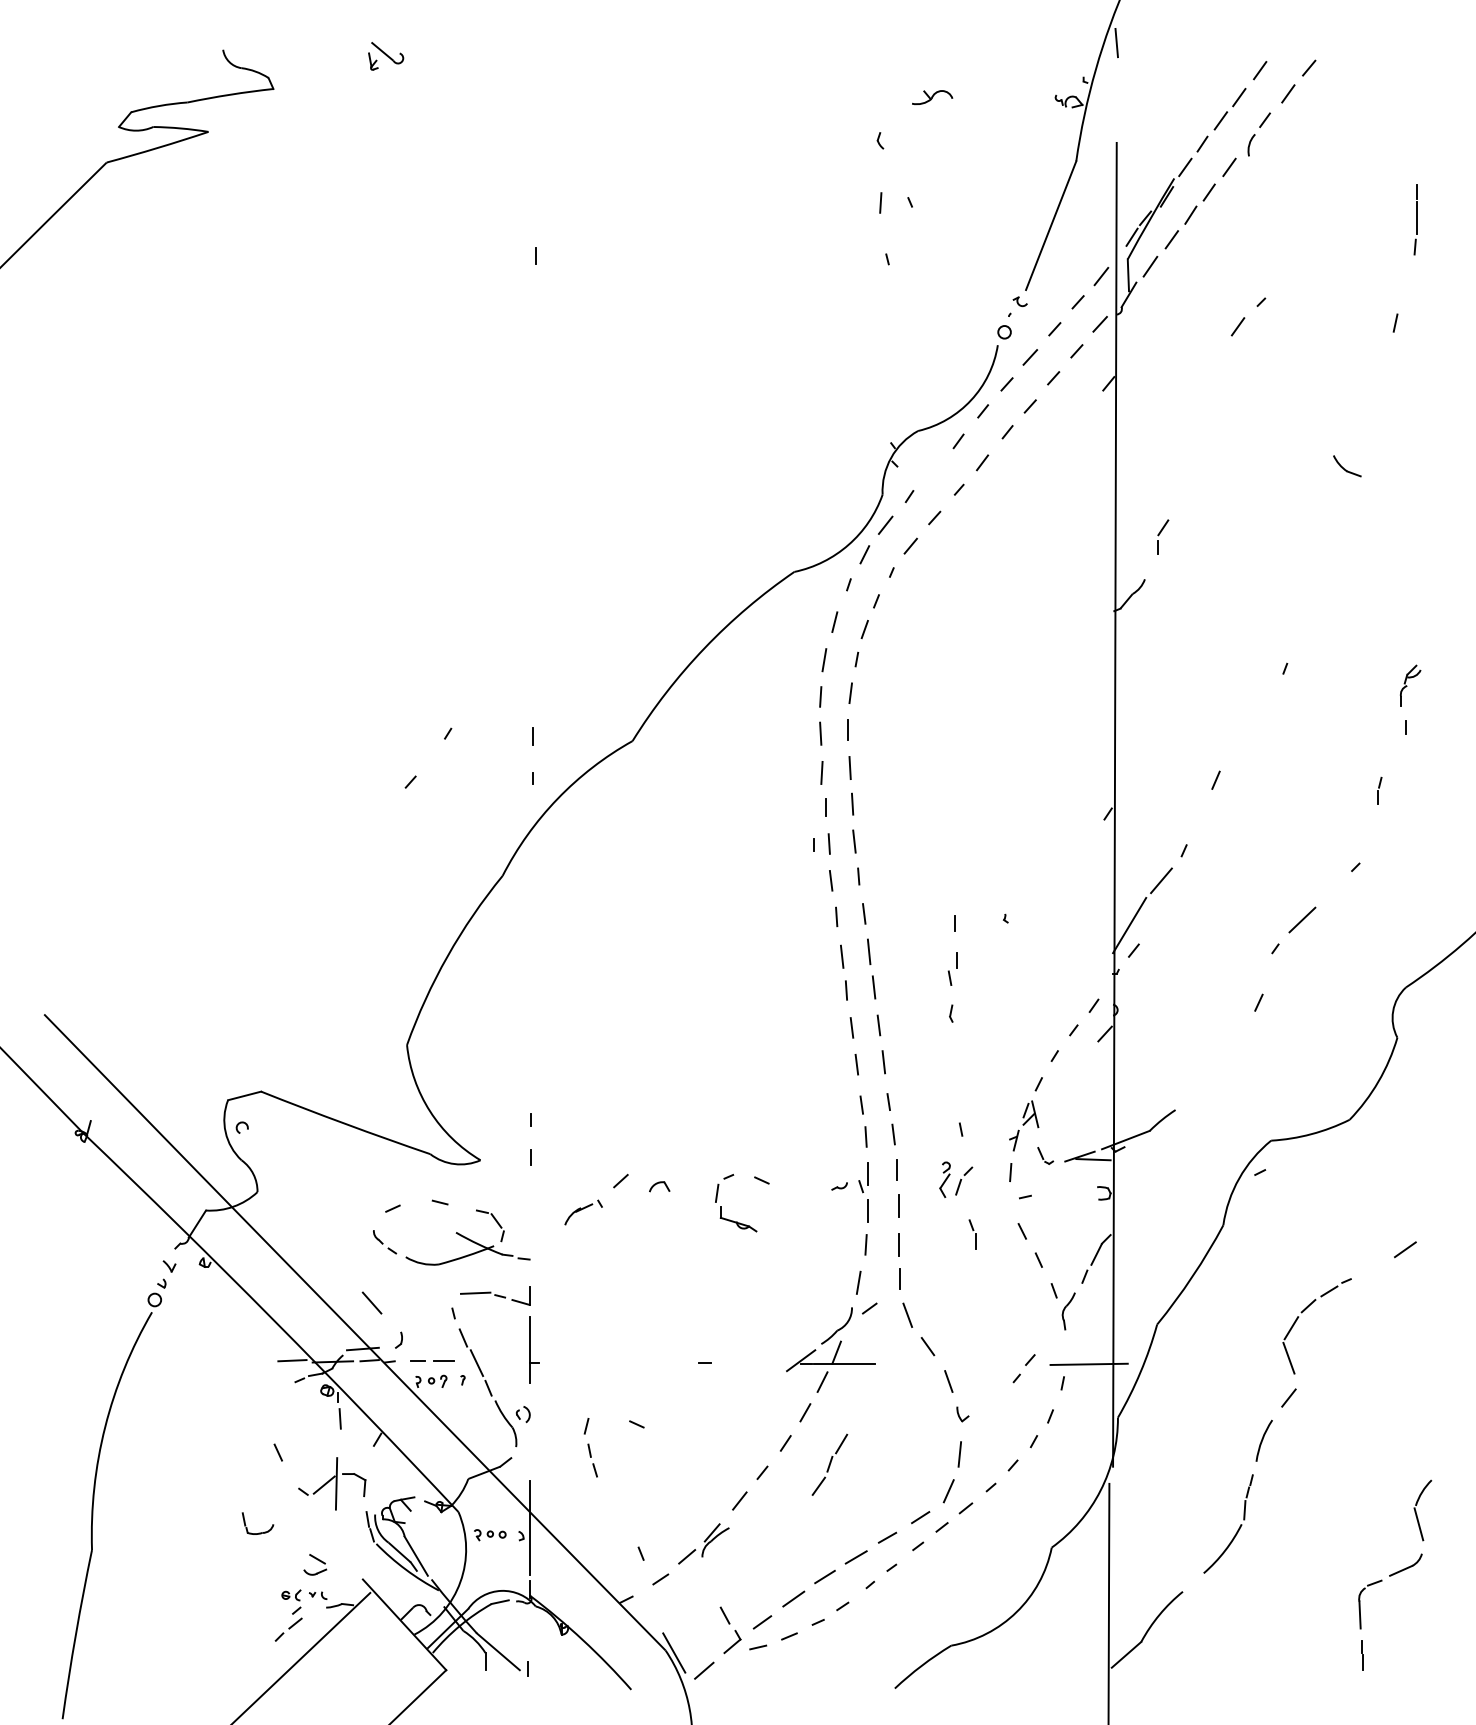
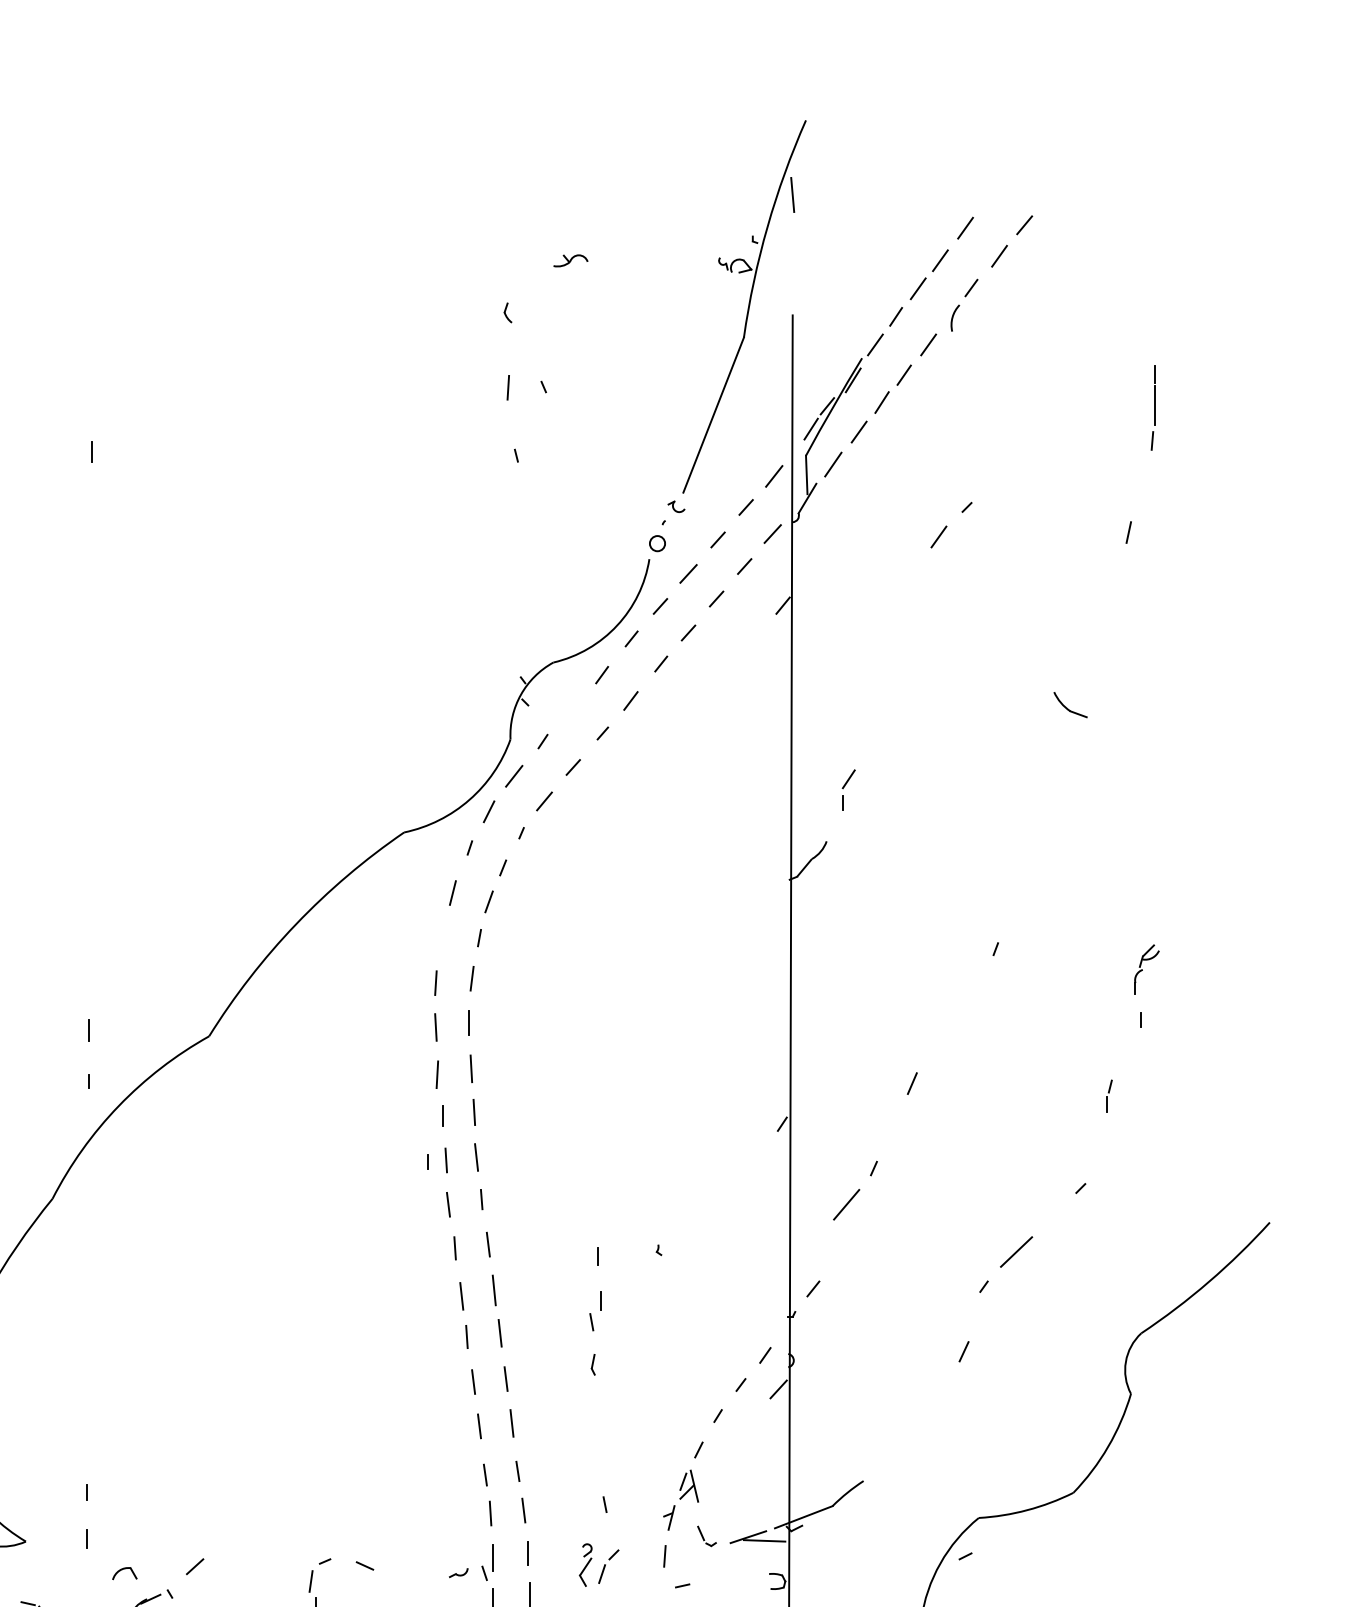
part: (932, 97) -> (570, 260), size x0.7
line: (824, 660) -> (440, 939), removed
line: (1129, 925) -> (808, 1258), removed
part: (659, 1186) -> (124, 1573), moved

